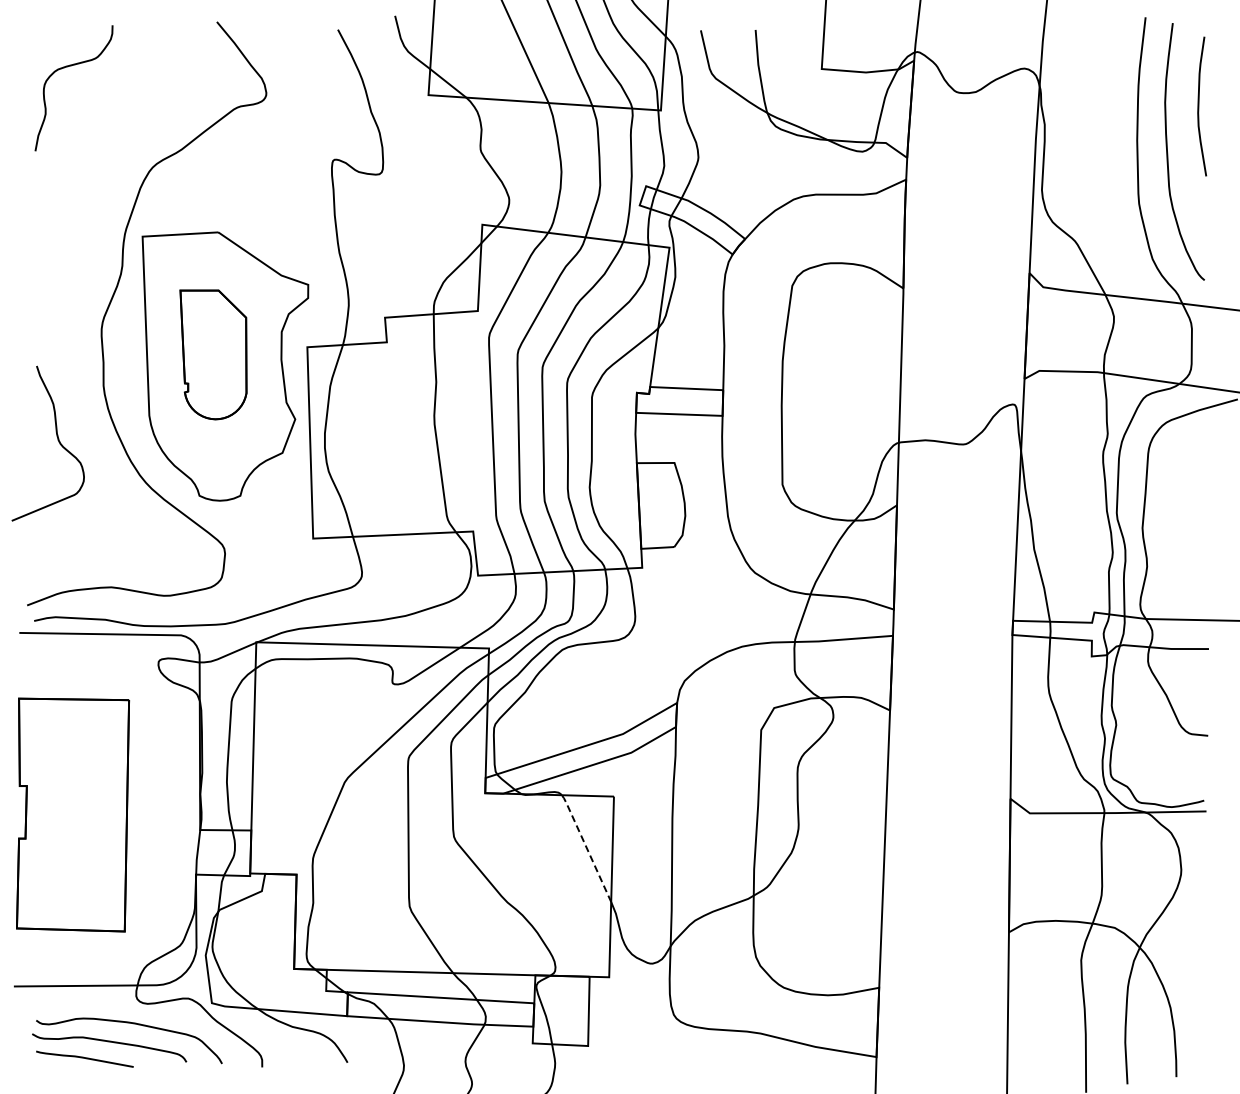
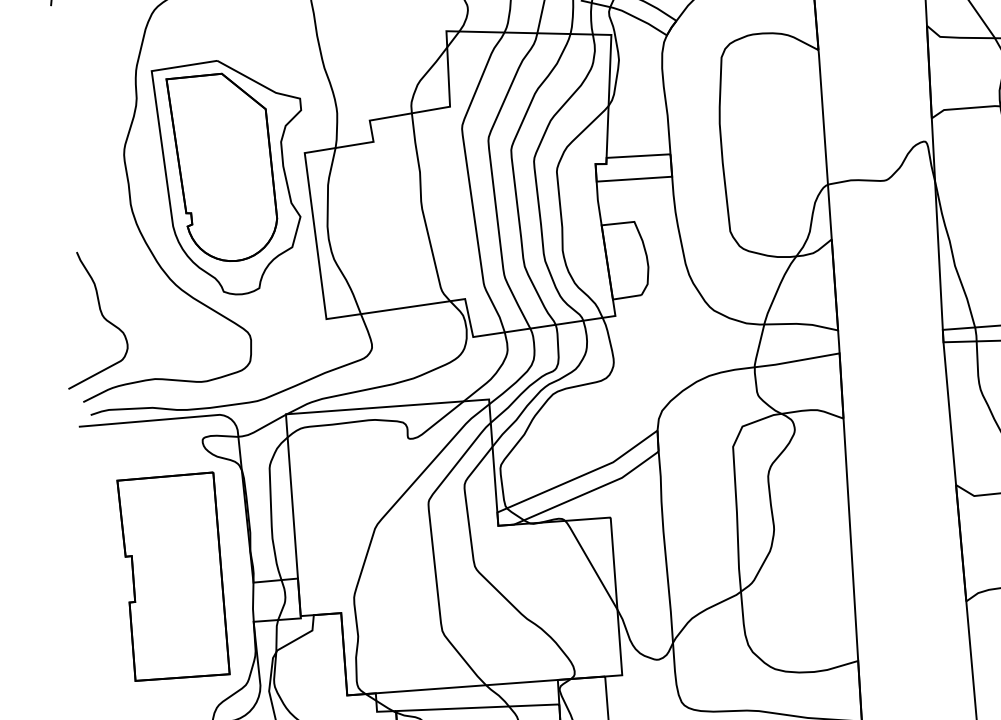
part: (213, 354) -> (223, 167), size x1.67
curve: (57, 440) -> (101, 315), moved
part: (72, 814) -> (173, 576), moved
line: (586, 846) -> (591, 563), dashed -> solid

